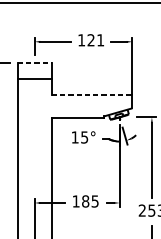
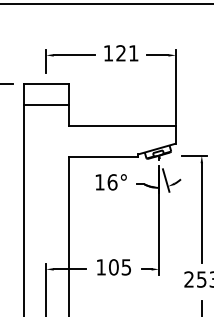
line: (34, 63) -> (46, 83), dashed -> solid
line: (92, 95) -> (122, 126), dashed -> solid
text: (84, 137) -> (112, 182), 15° -> 16°
text: (85, 201) -> (113, 267), 185 -> 105

